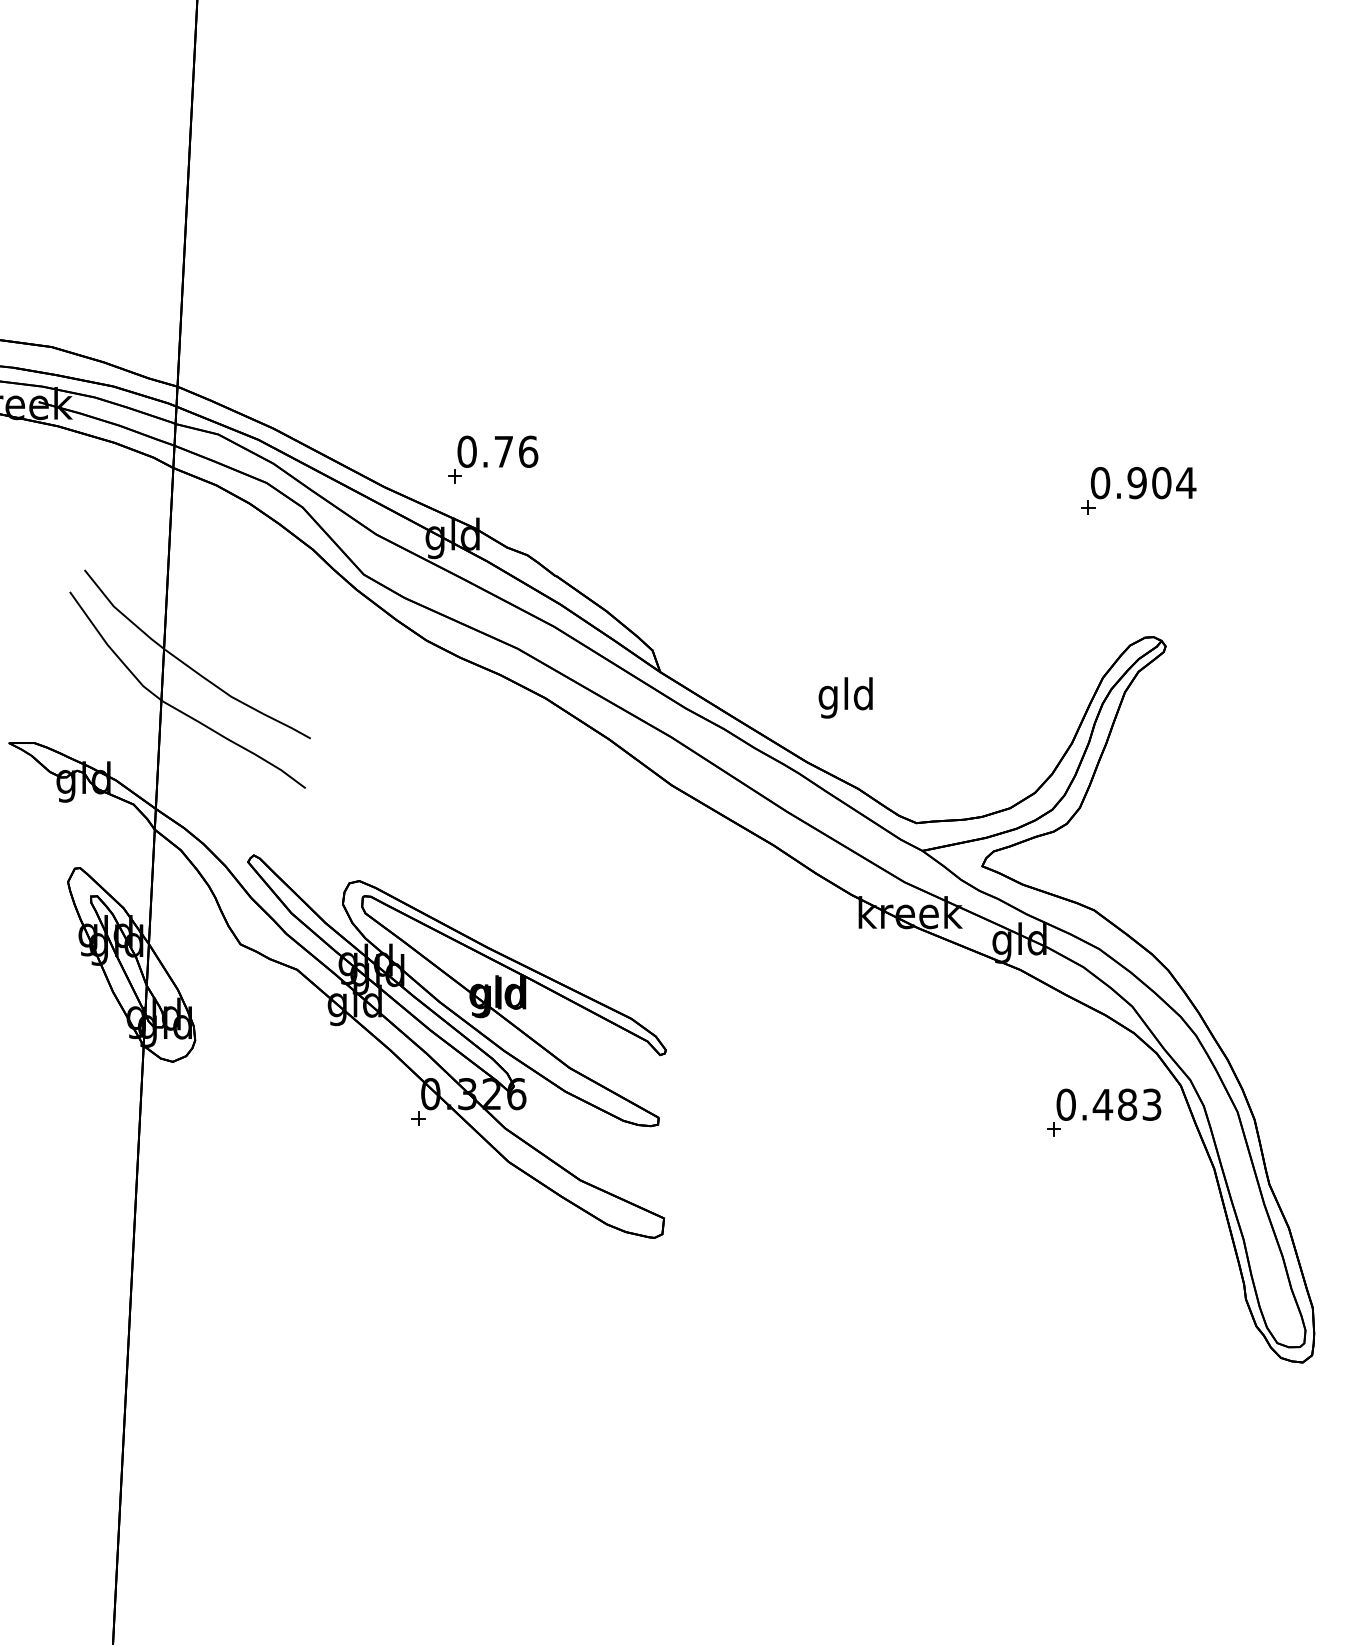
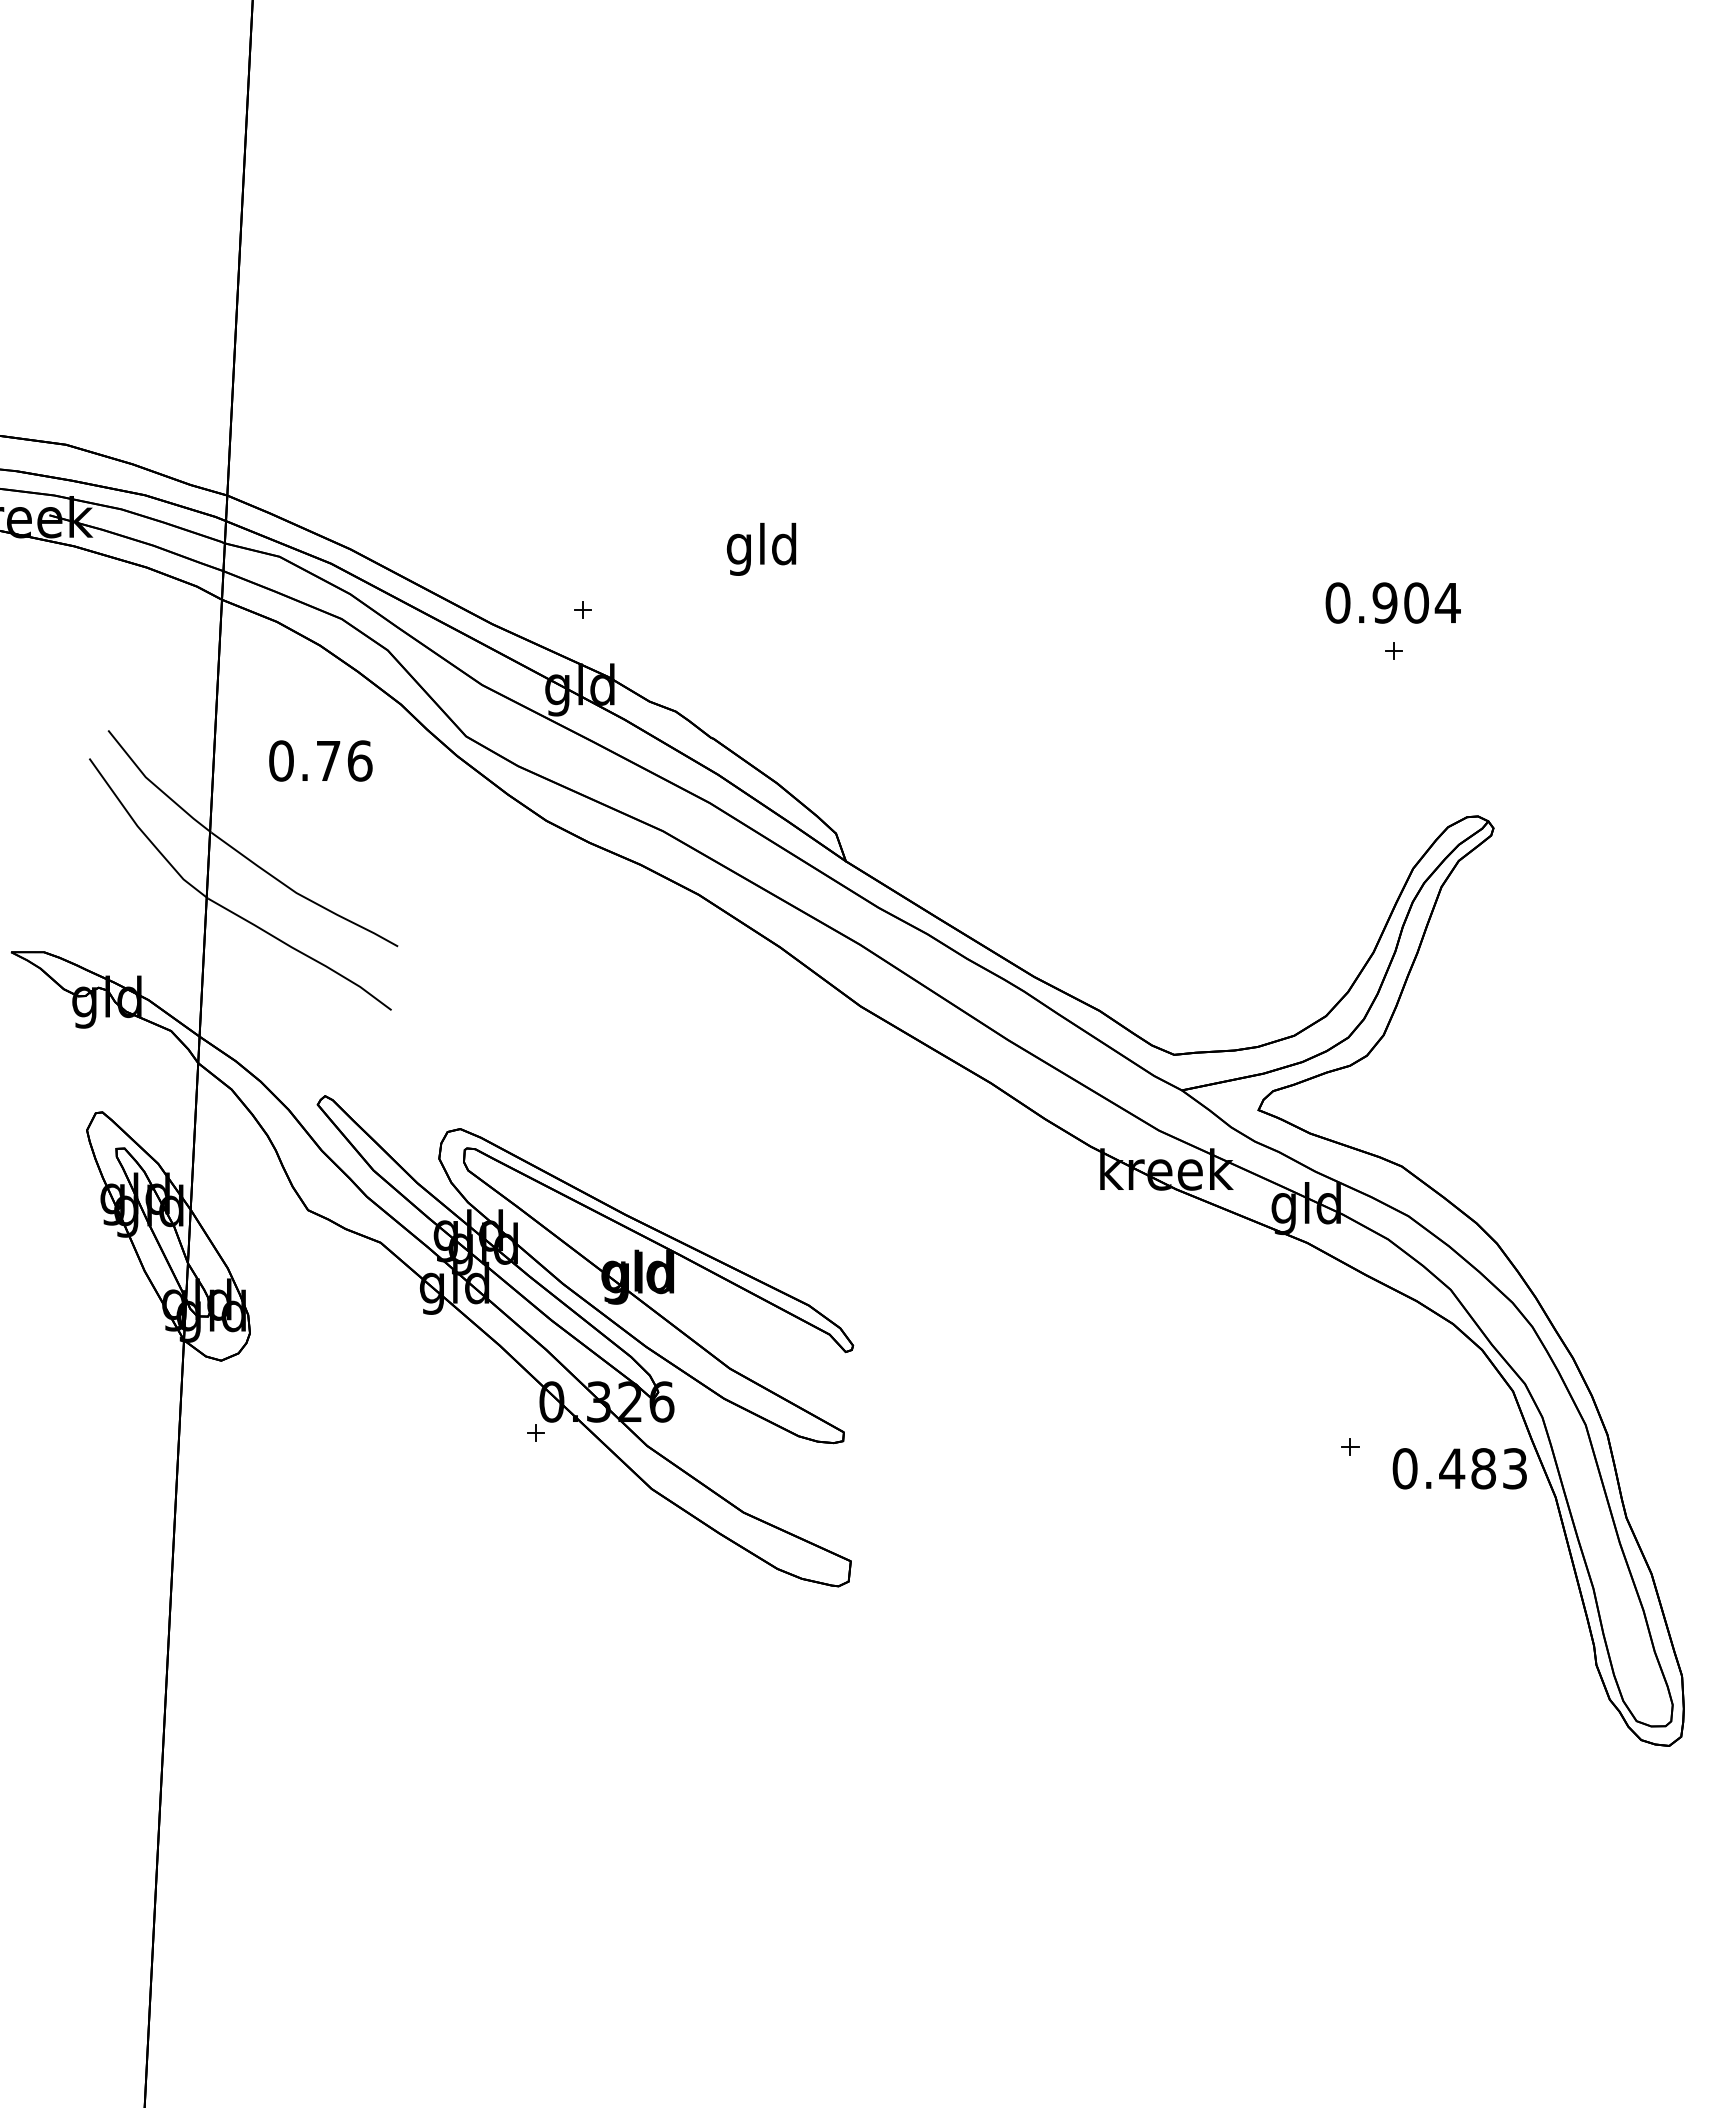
text: (497, 451) -> (320, 760), moved
text: (1143, 482) -> (1392, 602), moved
text: (845, 697) -> (761, 548), moved
text: (1108, 1104) -> (1459, 1468), moved

